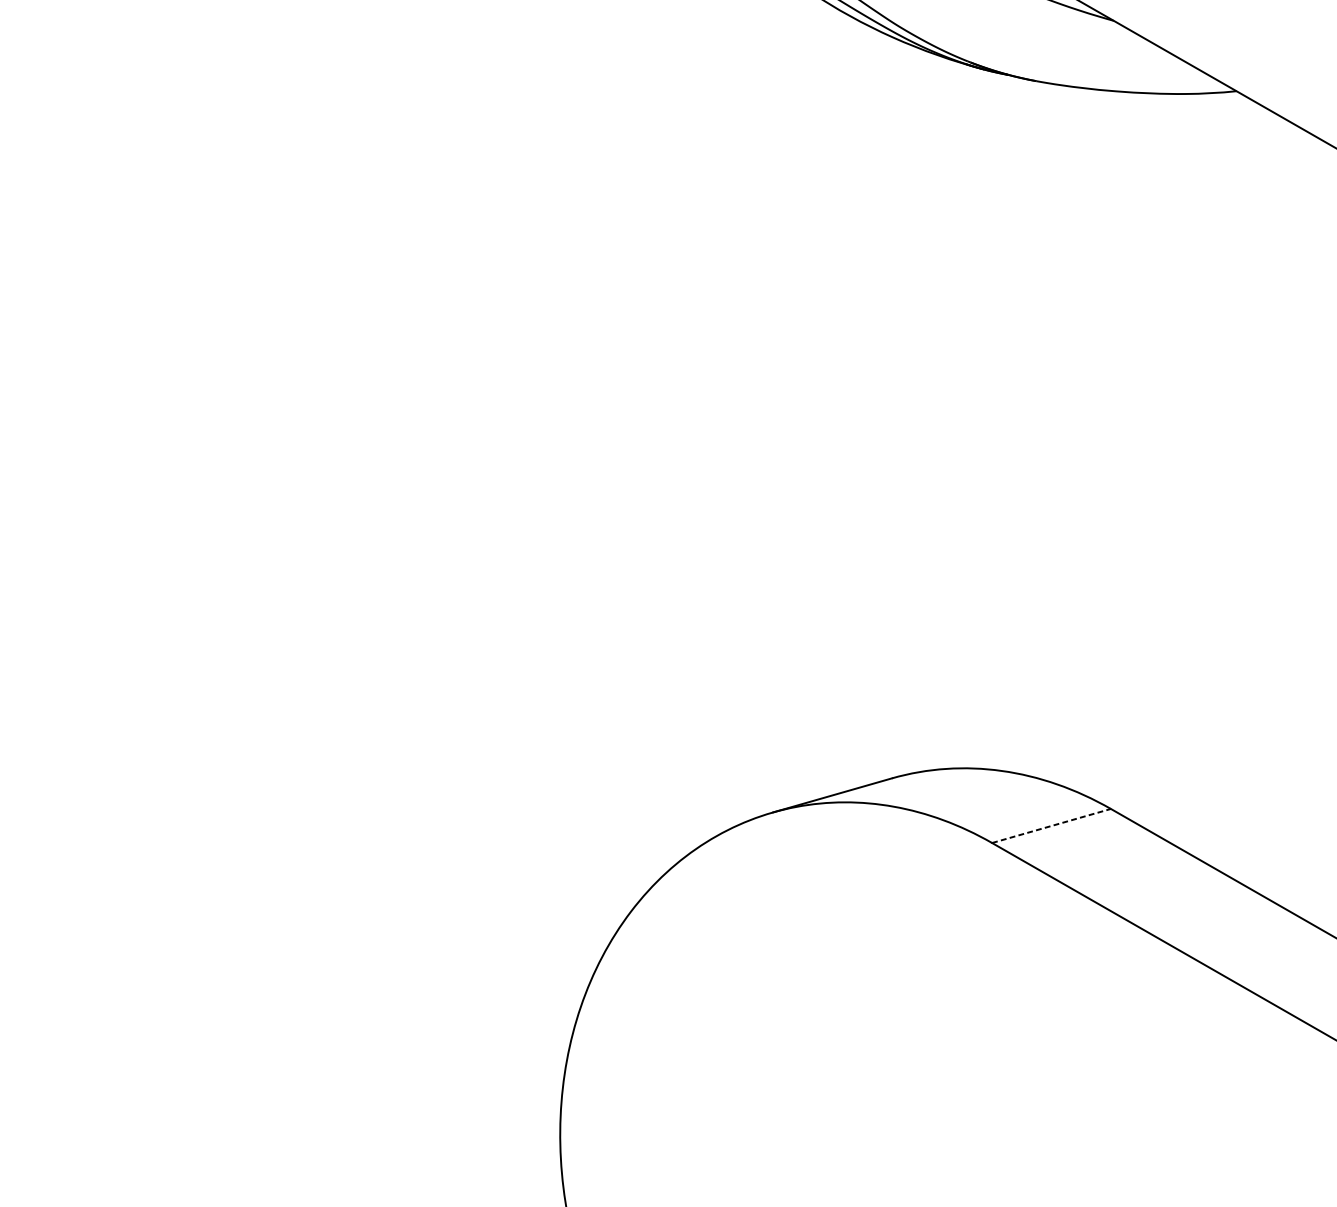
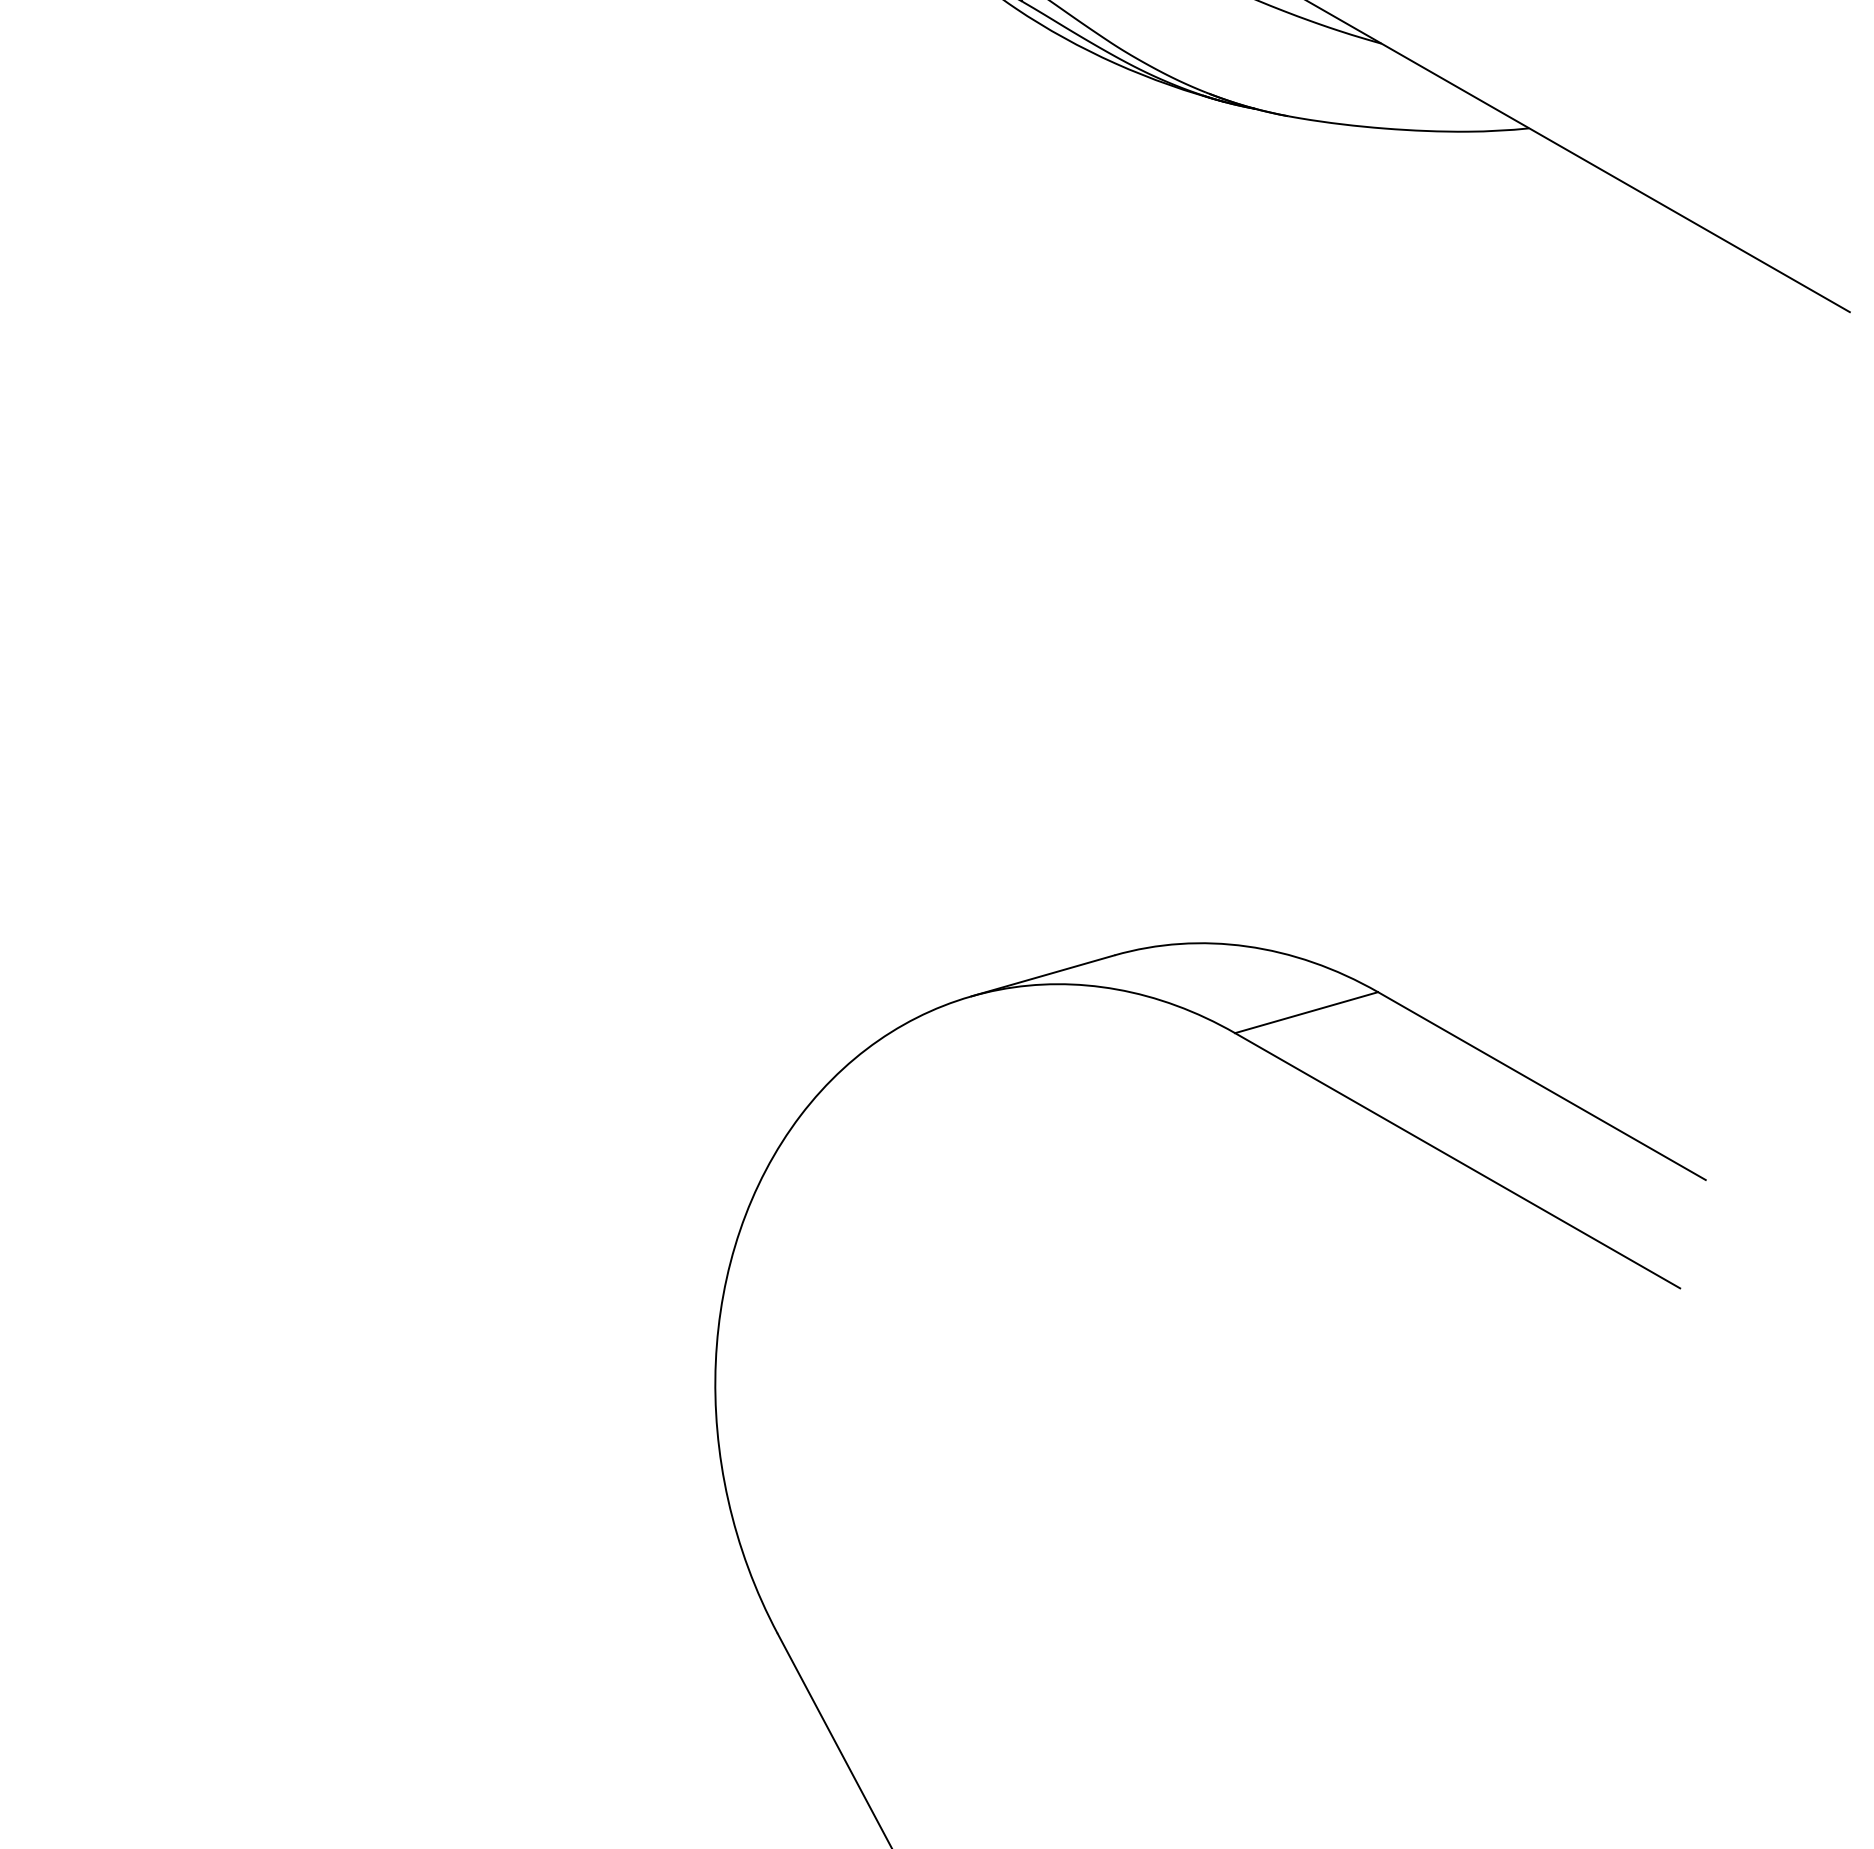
line: (1052, 825) -> (1307, 1012), dashed -> solid

